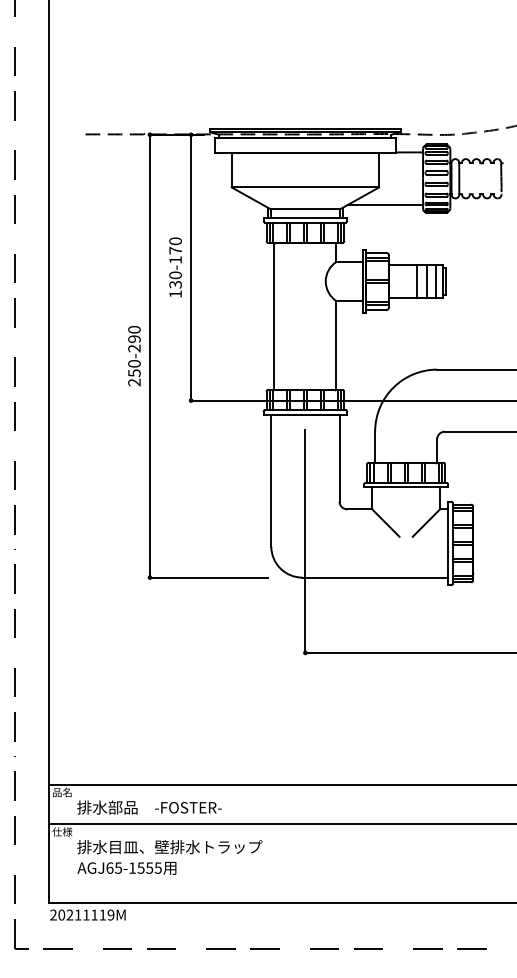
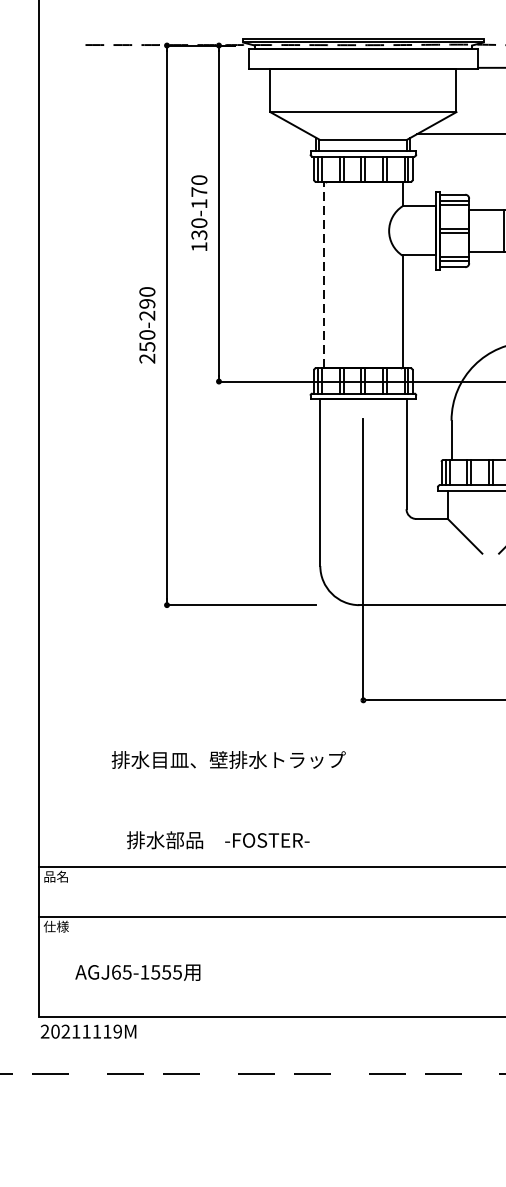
line: (274, 316) -> (324, 275), solid -> dashed
text: (149, 807) -> (218, 840), moved
text: (169, 847) -> (228, 760), moved

